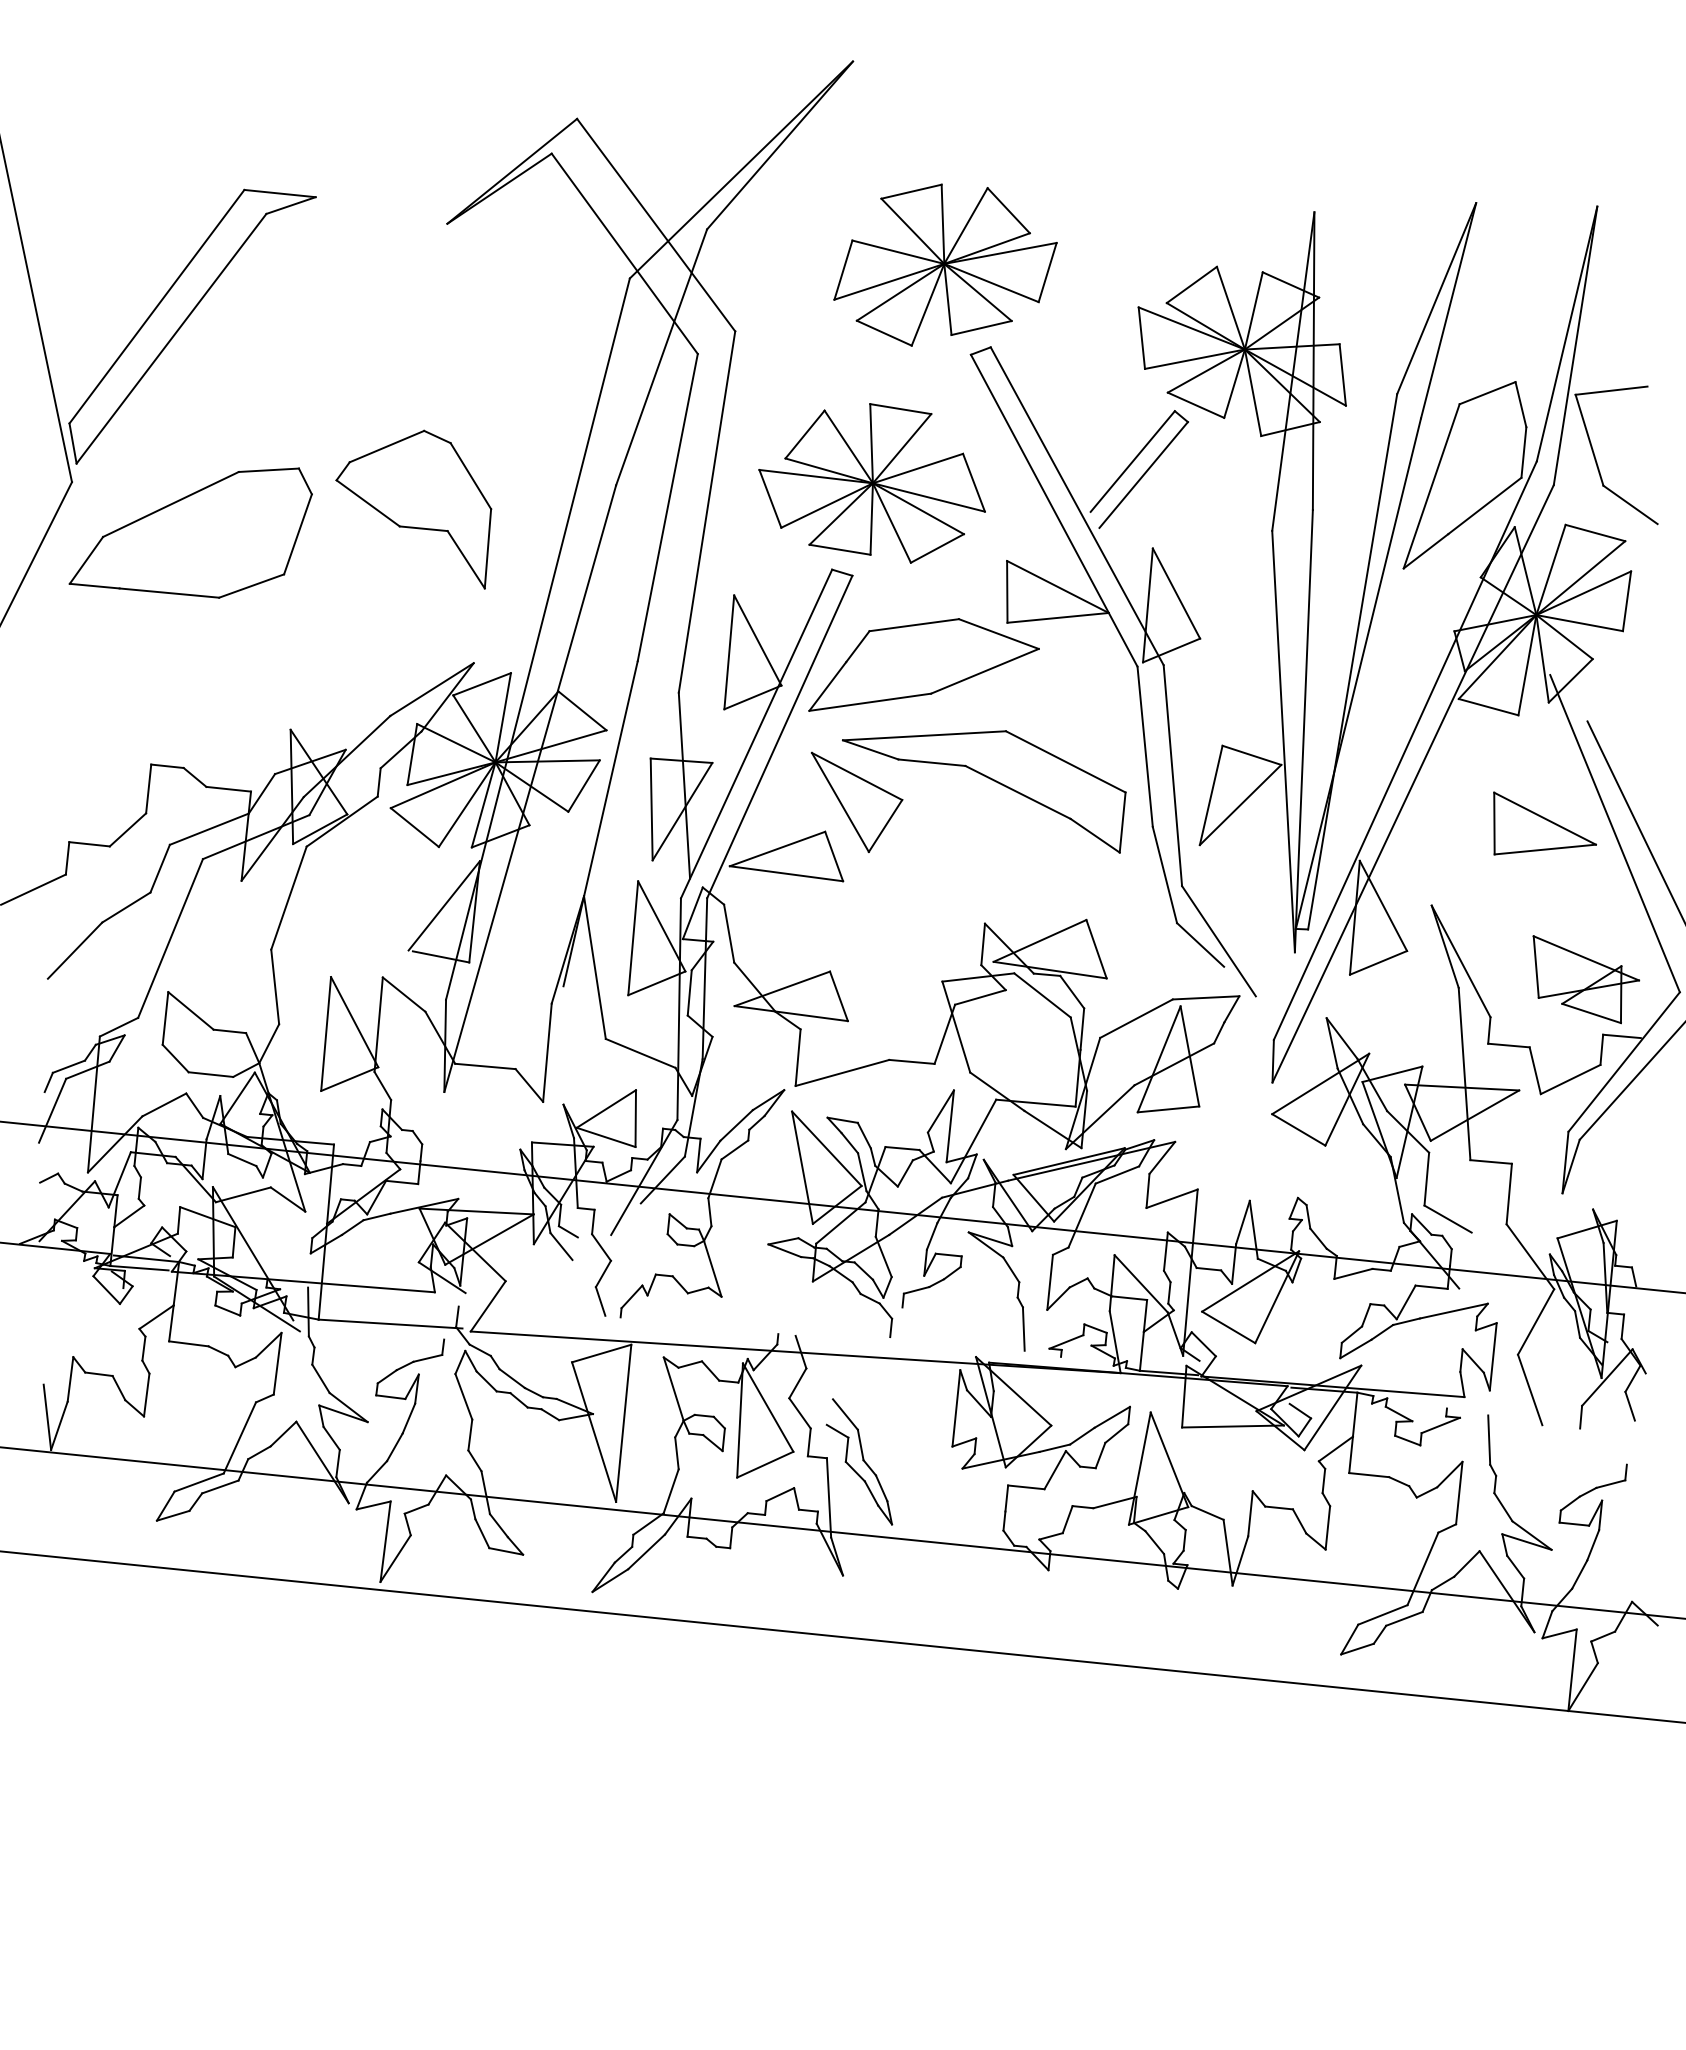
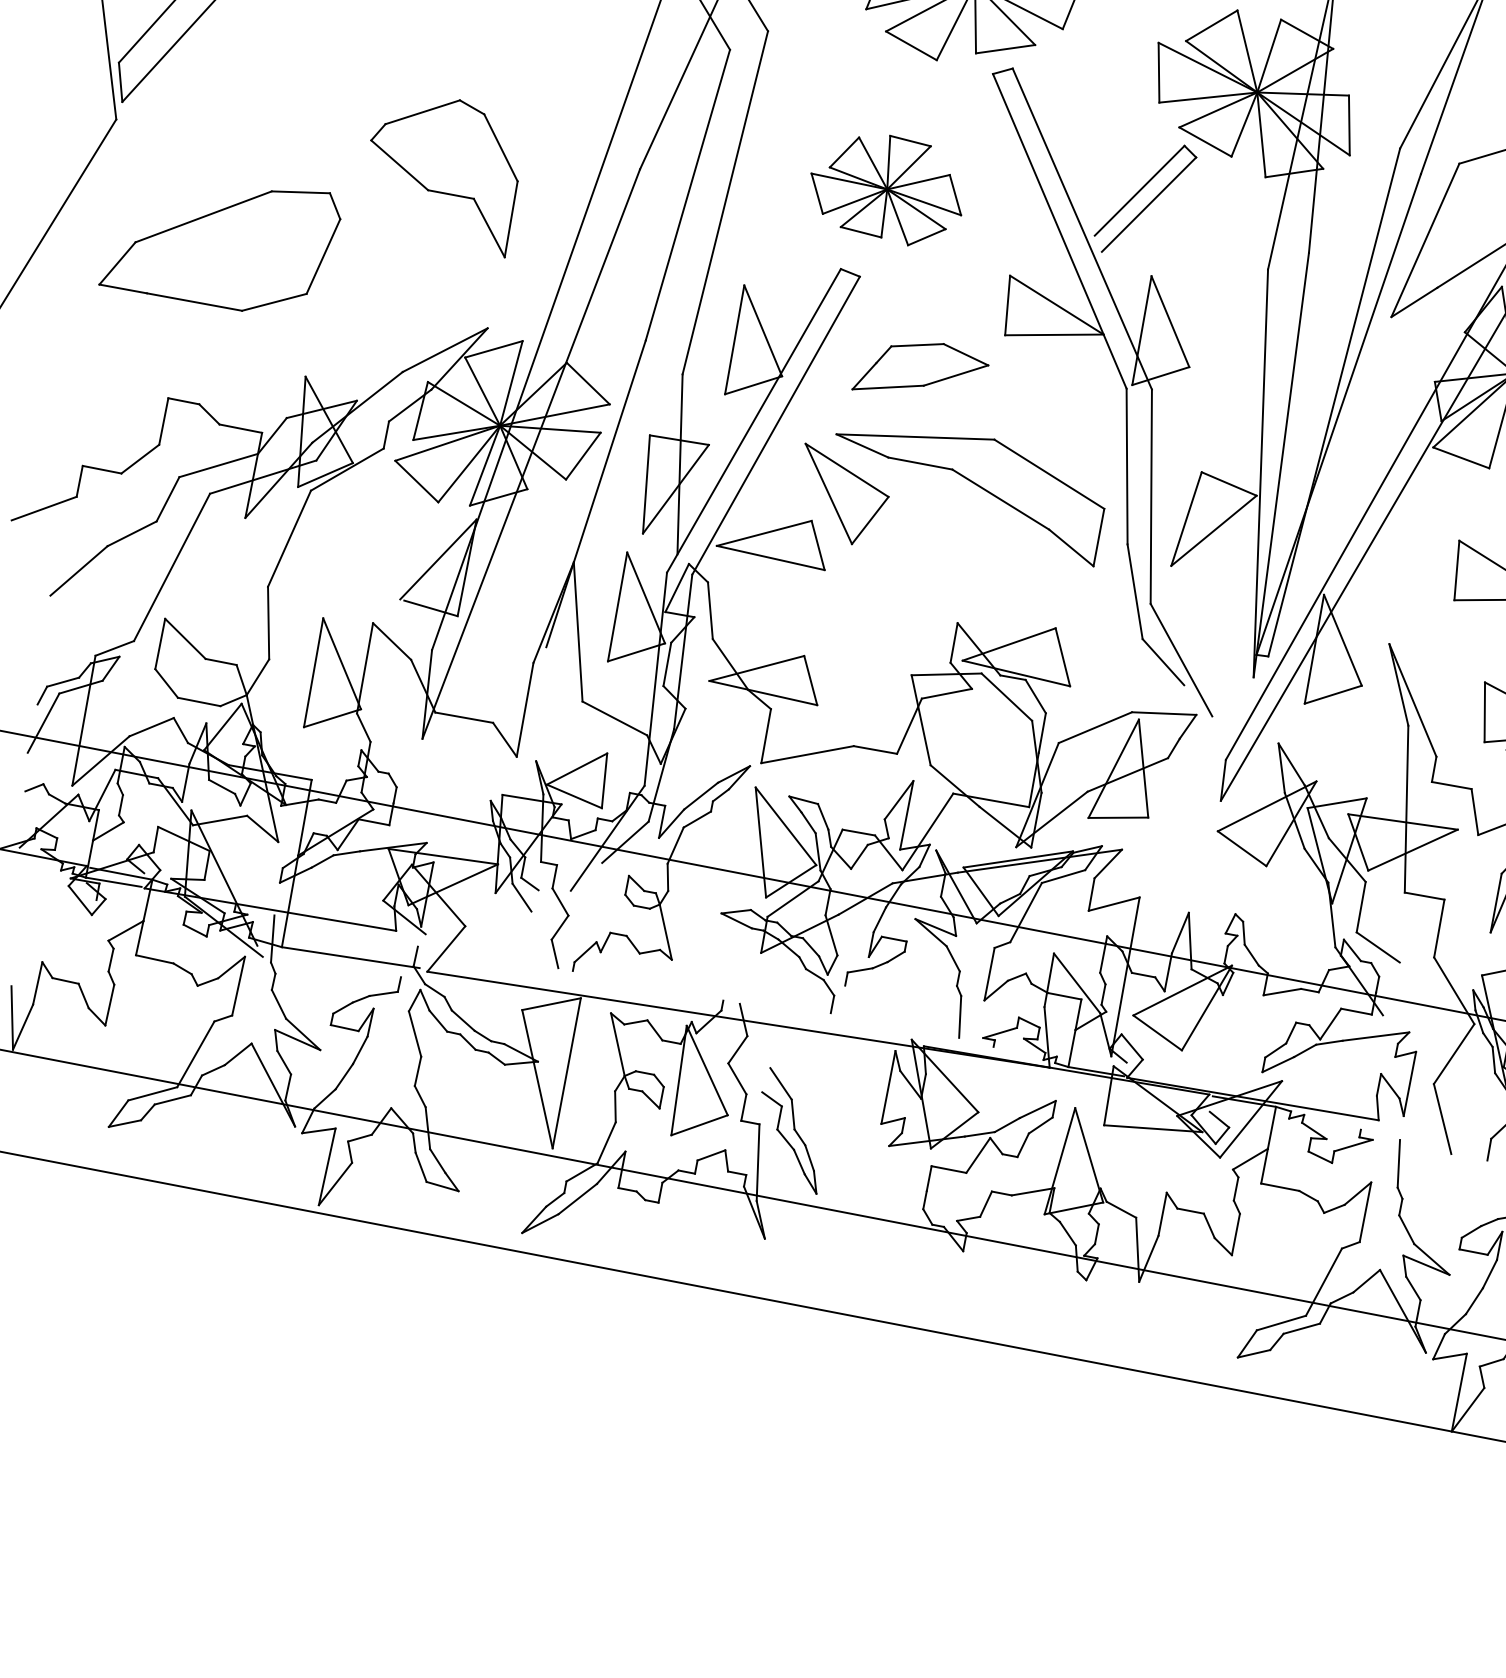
part: (871, 483) -> (886, 189), size x0.7
part: (190, 532) -> (220, 245), moved
part: (923, 664) -> (920, 368), size x0.6

